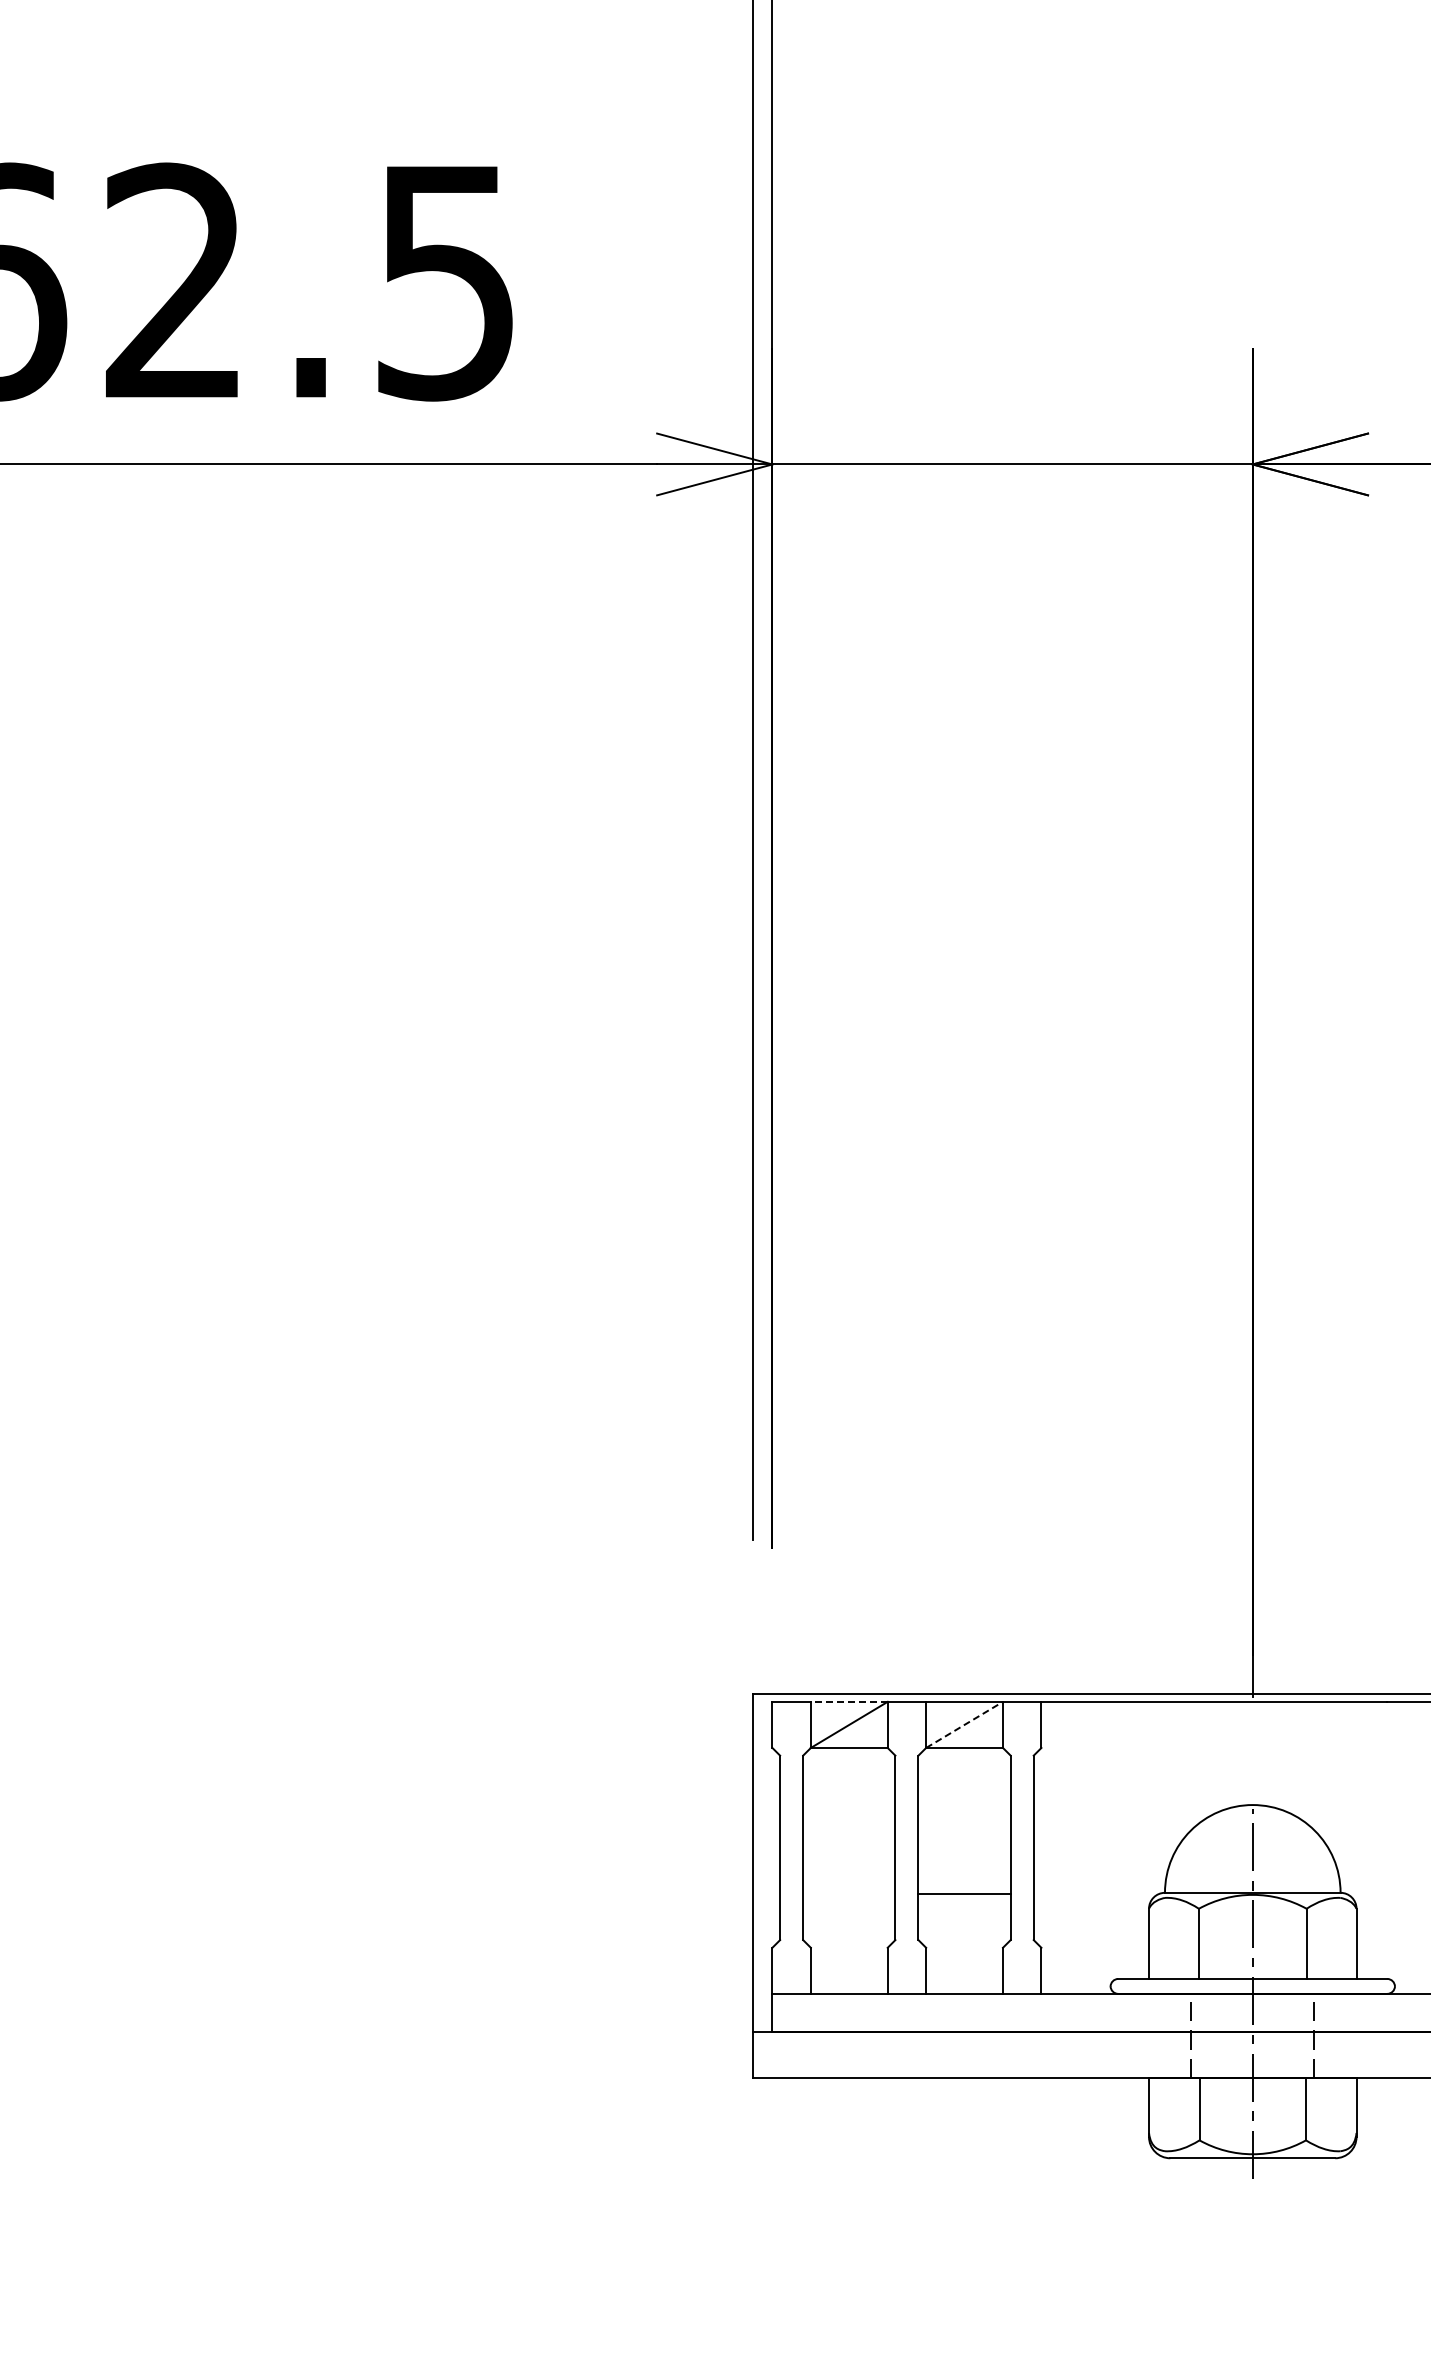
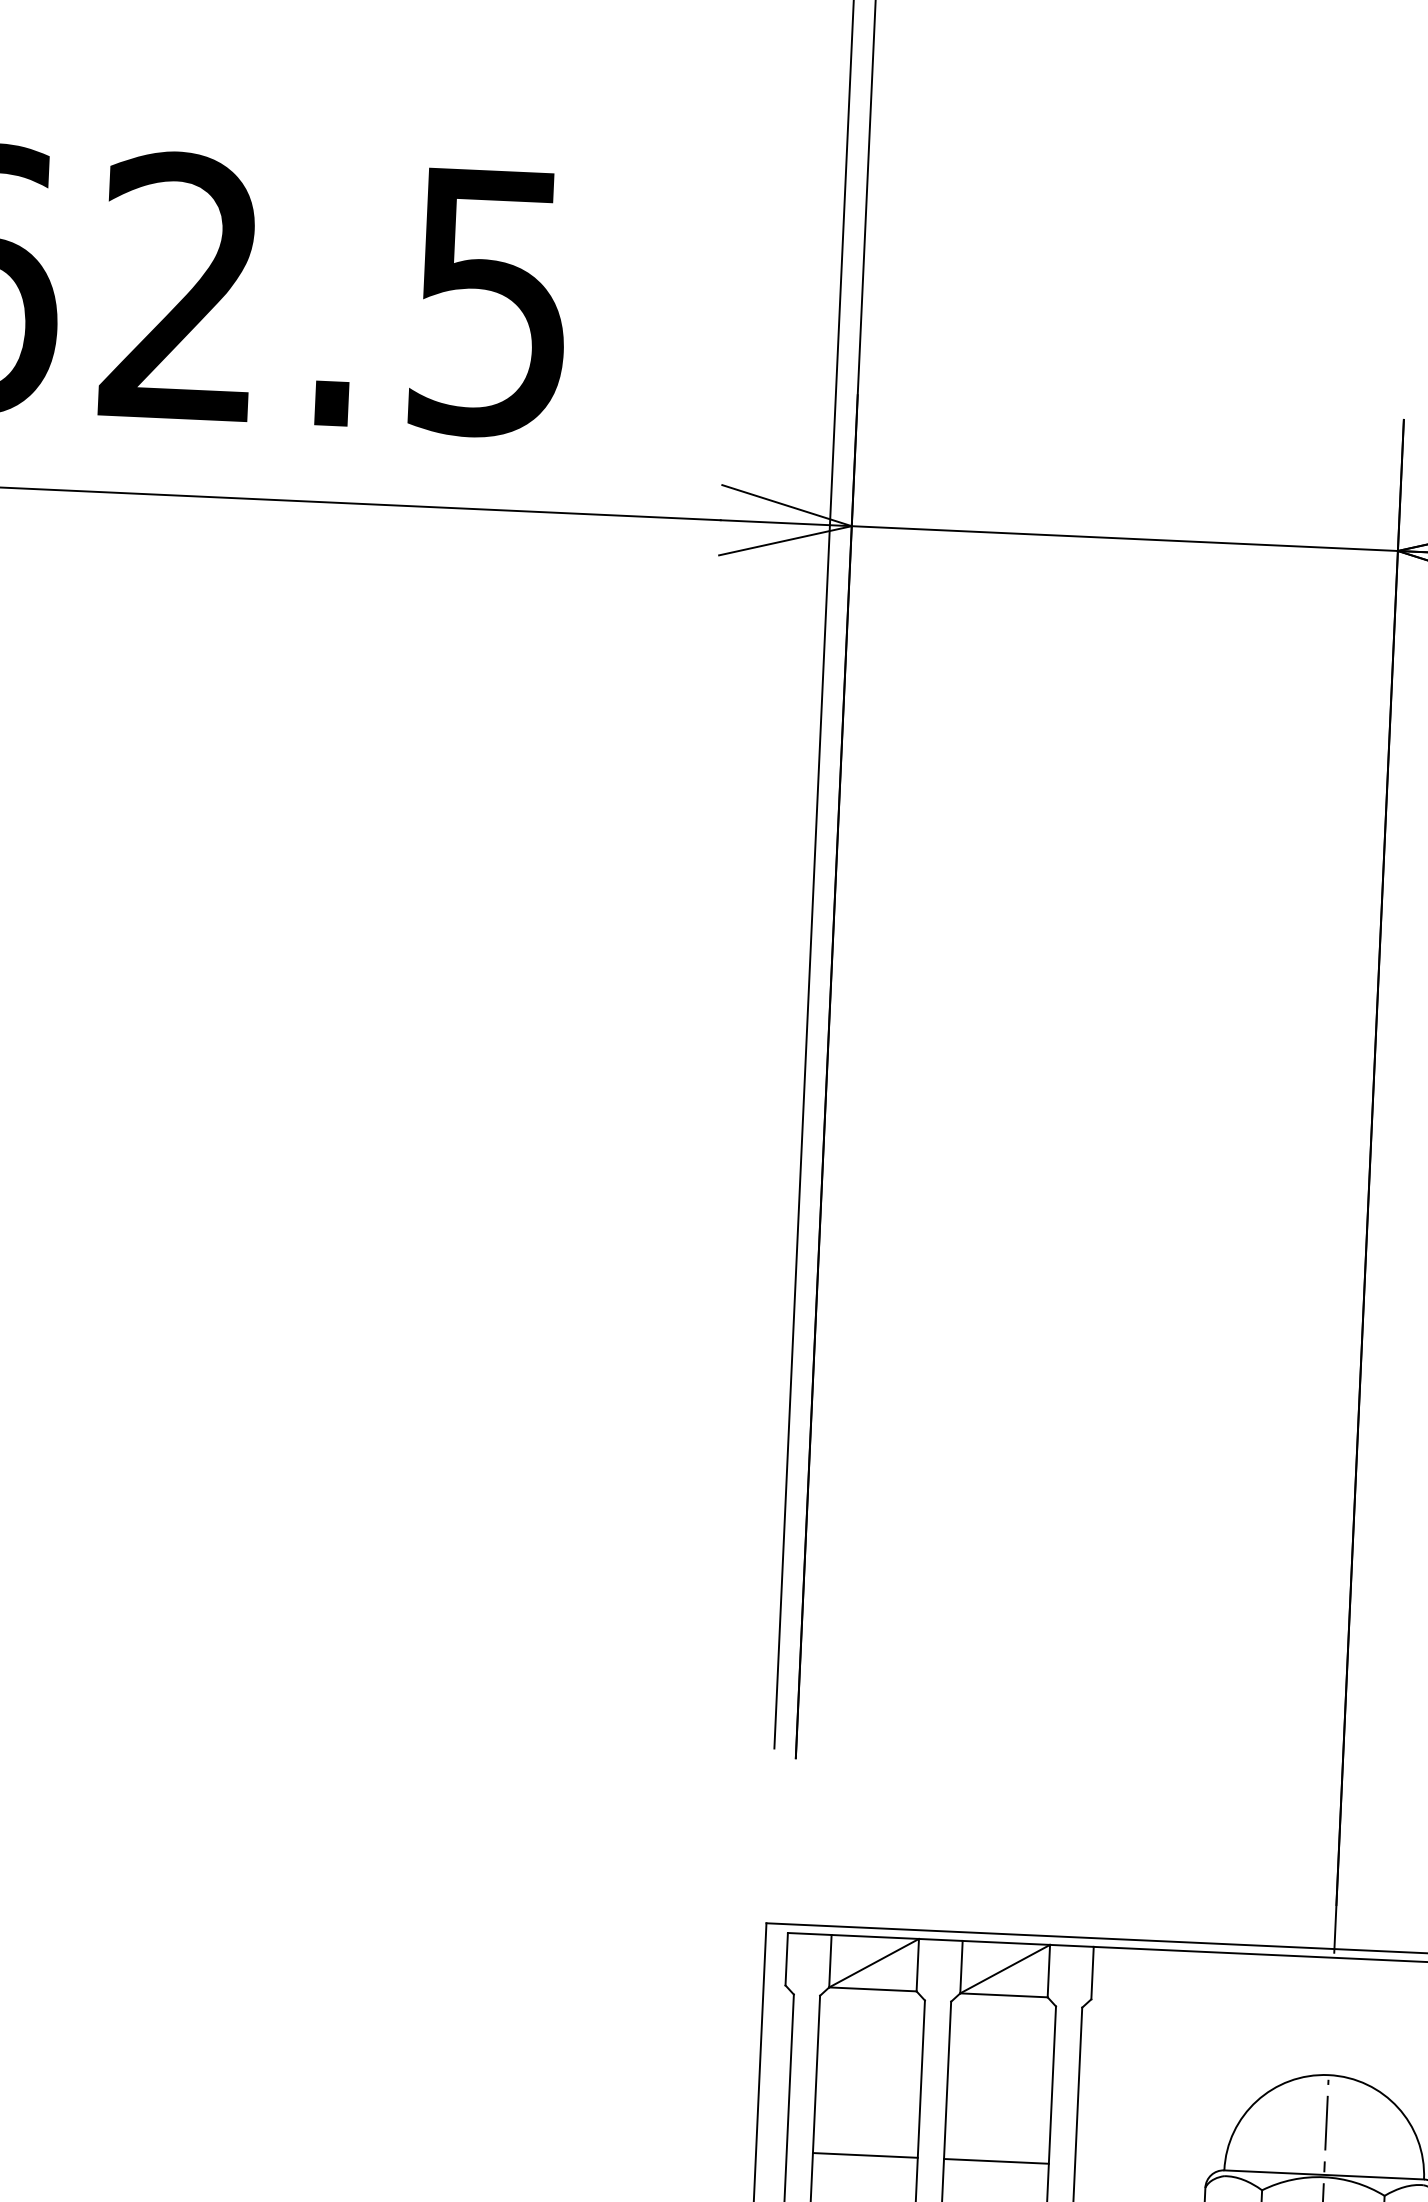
line: (848, 1701) -> (874, 1936), dashed -> solid
line: (964, 1724) -> (1005, 1968), dashed -> solid
line: (849, 1893) -> (865, 2154), added

